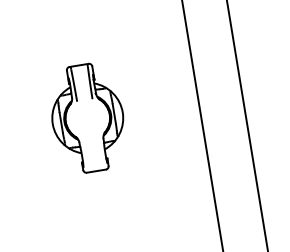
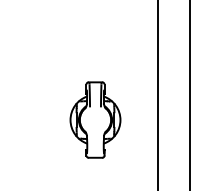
part: (87, 117) -> (95, 119), moved

